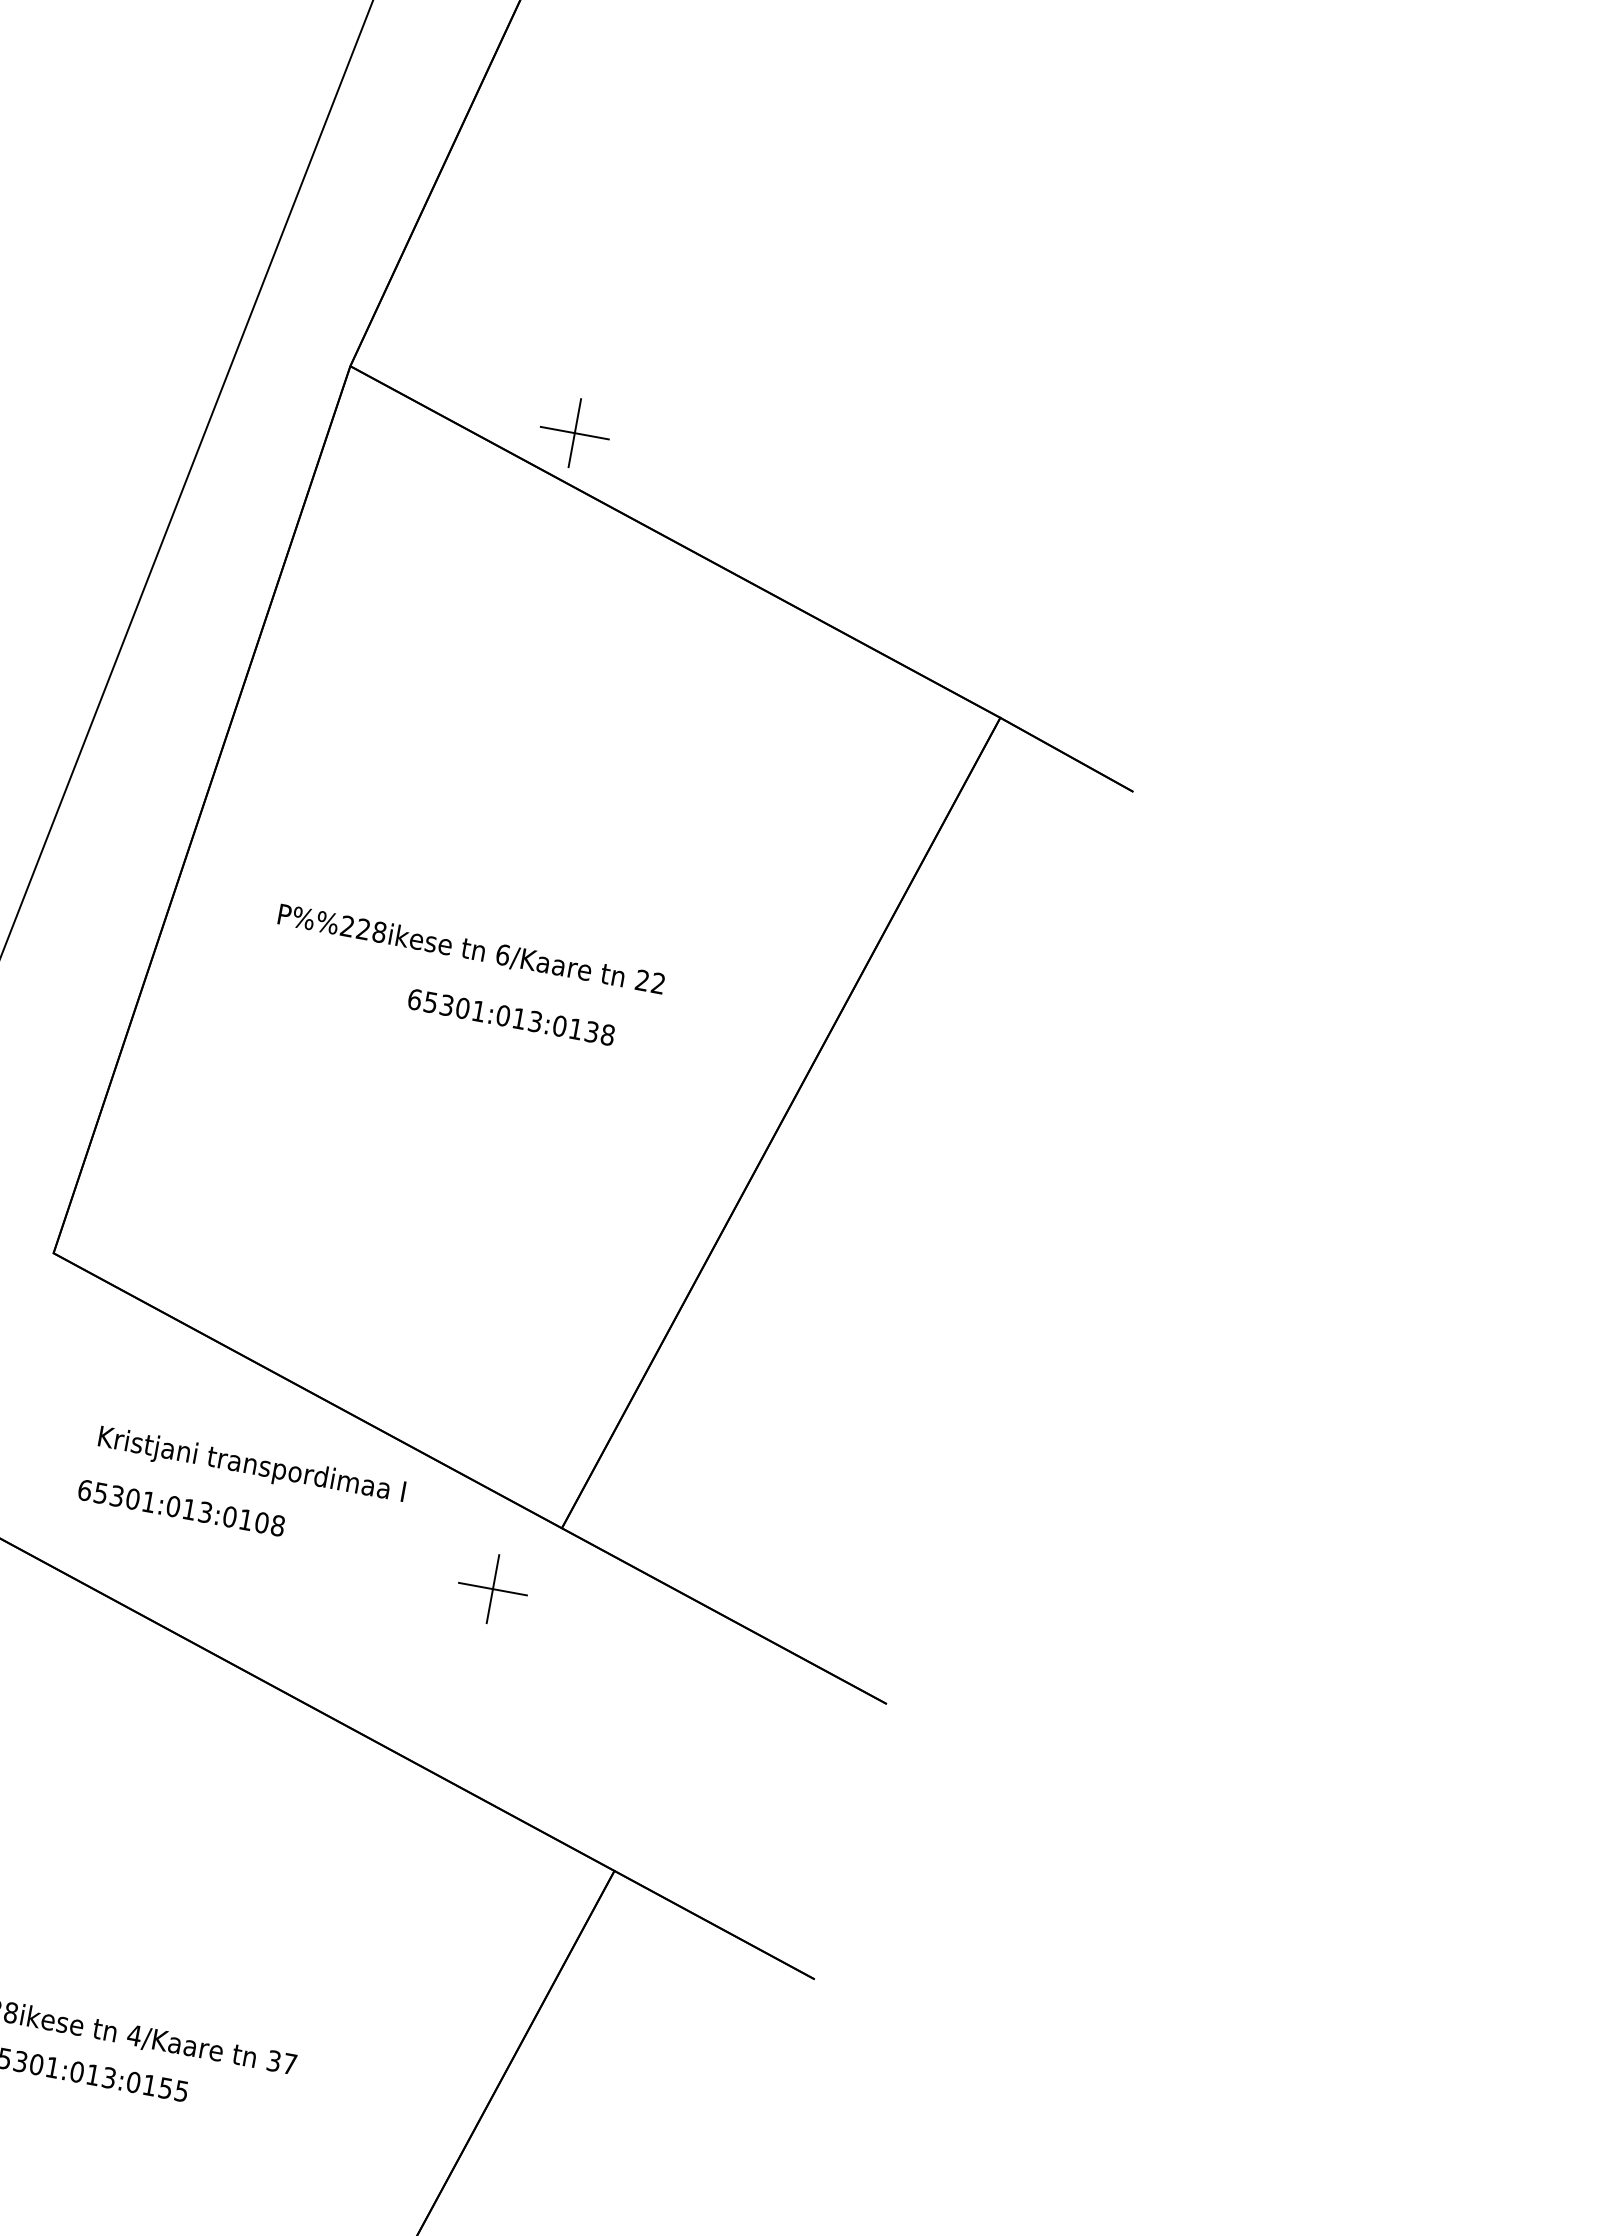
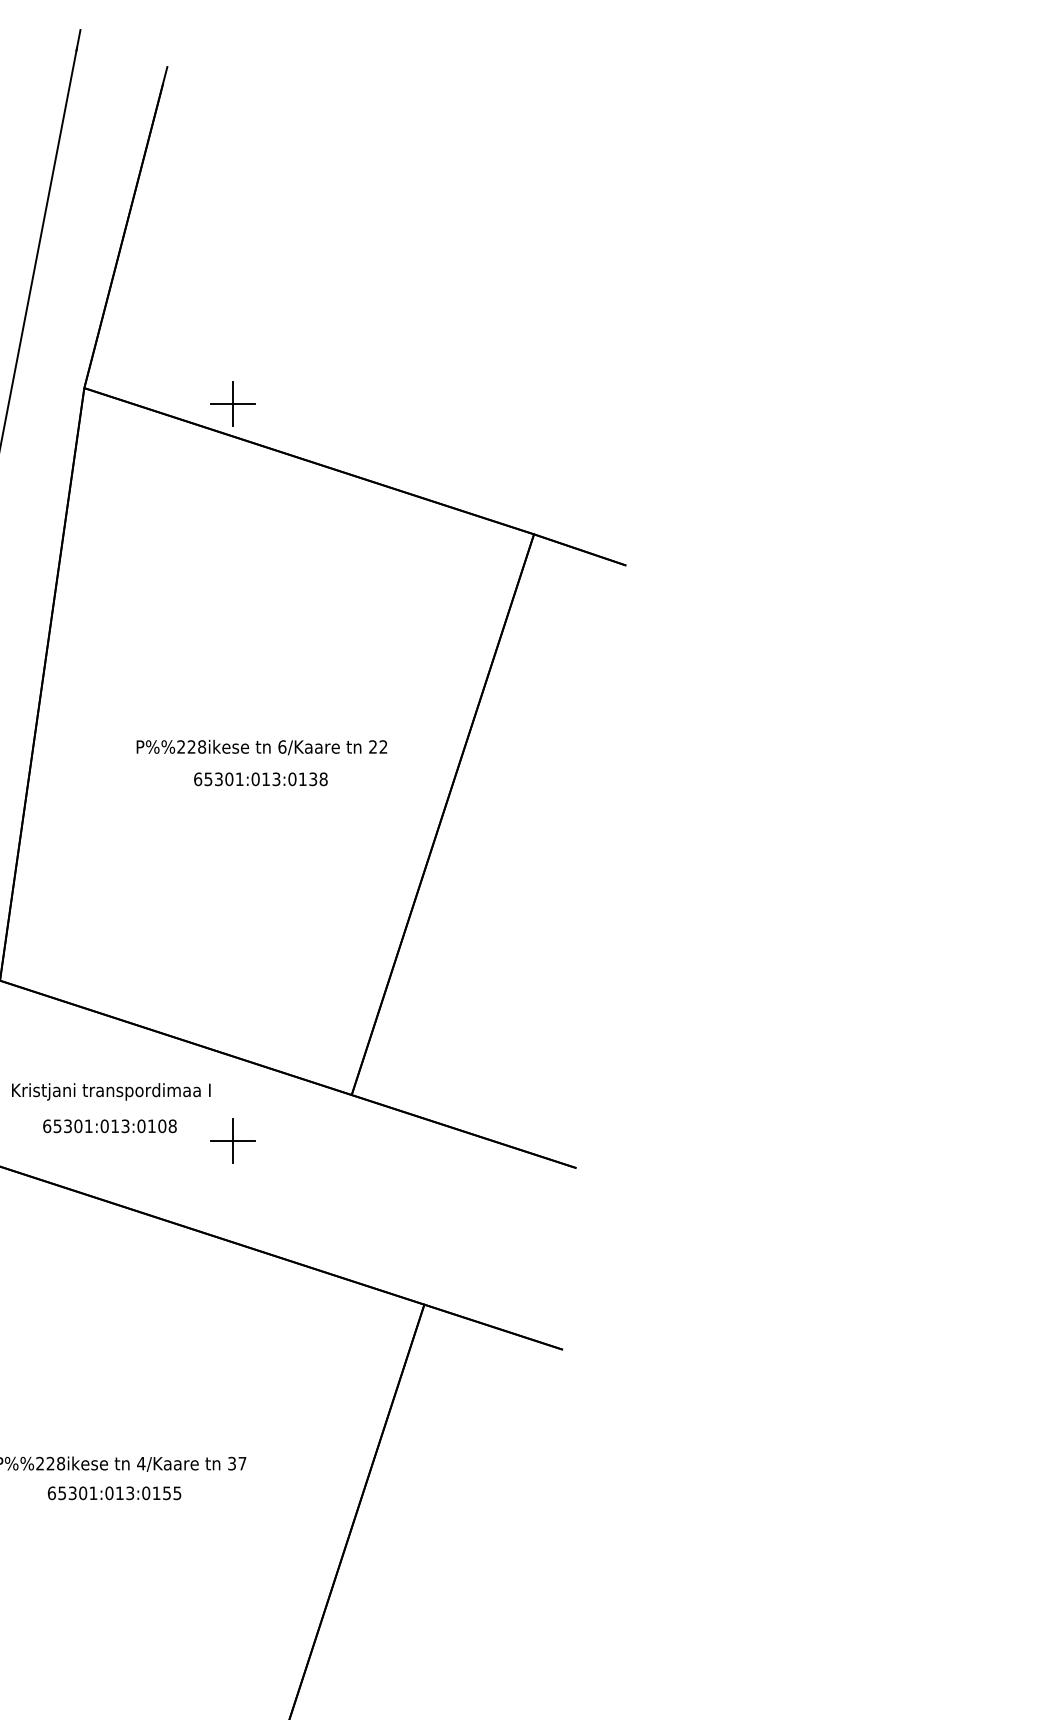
text: (470, 949) -> (261, 747), moved
text: (252, 1465) -> (111, 1091), moved
part: (491, 1587) -> (232, 1140), moved

